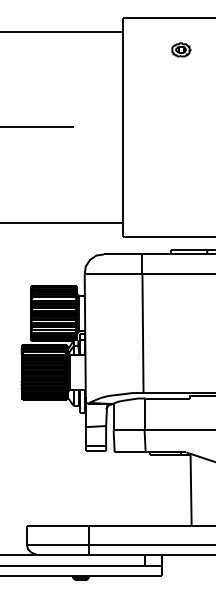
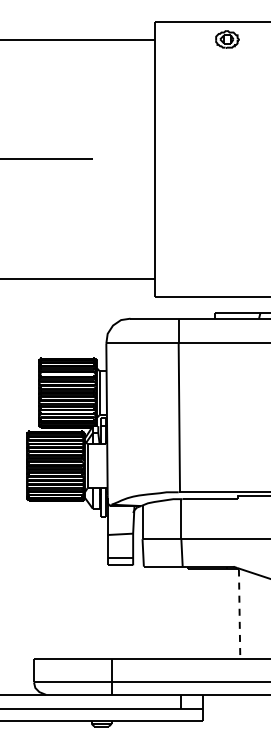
part: (181, 49) -> (227, 39), moved
line: (191, 490) -> (239, 614), solid -> dashed

